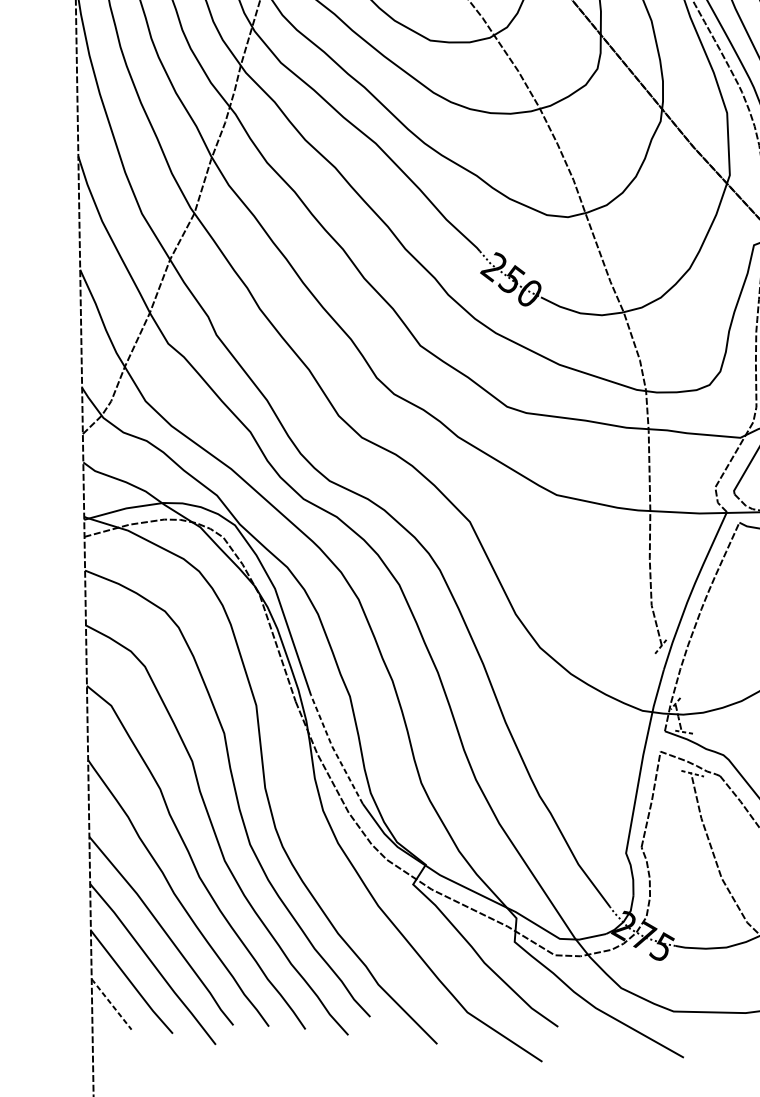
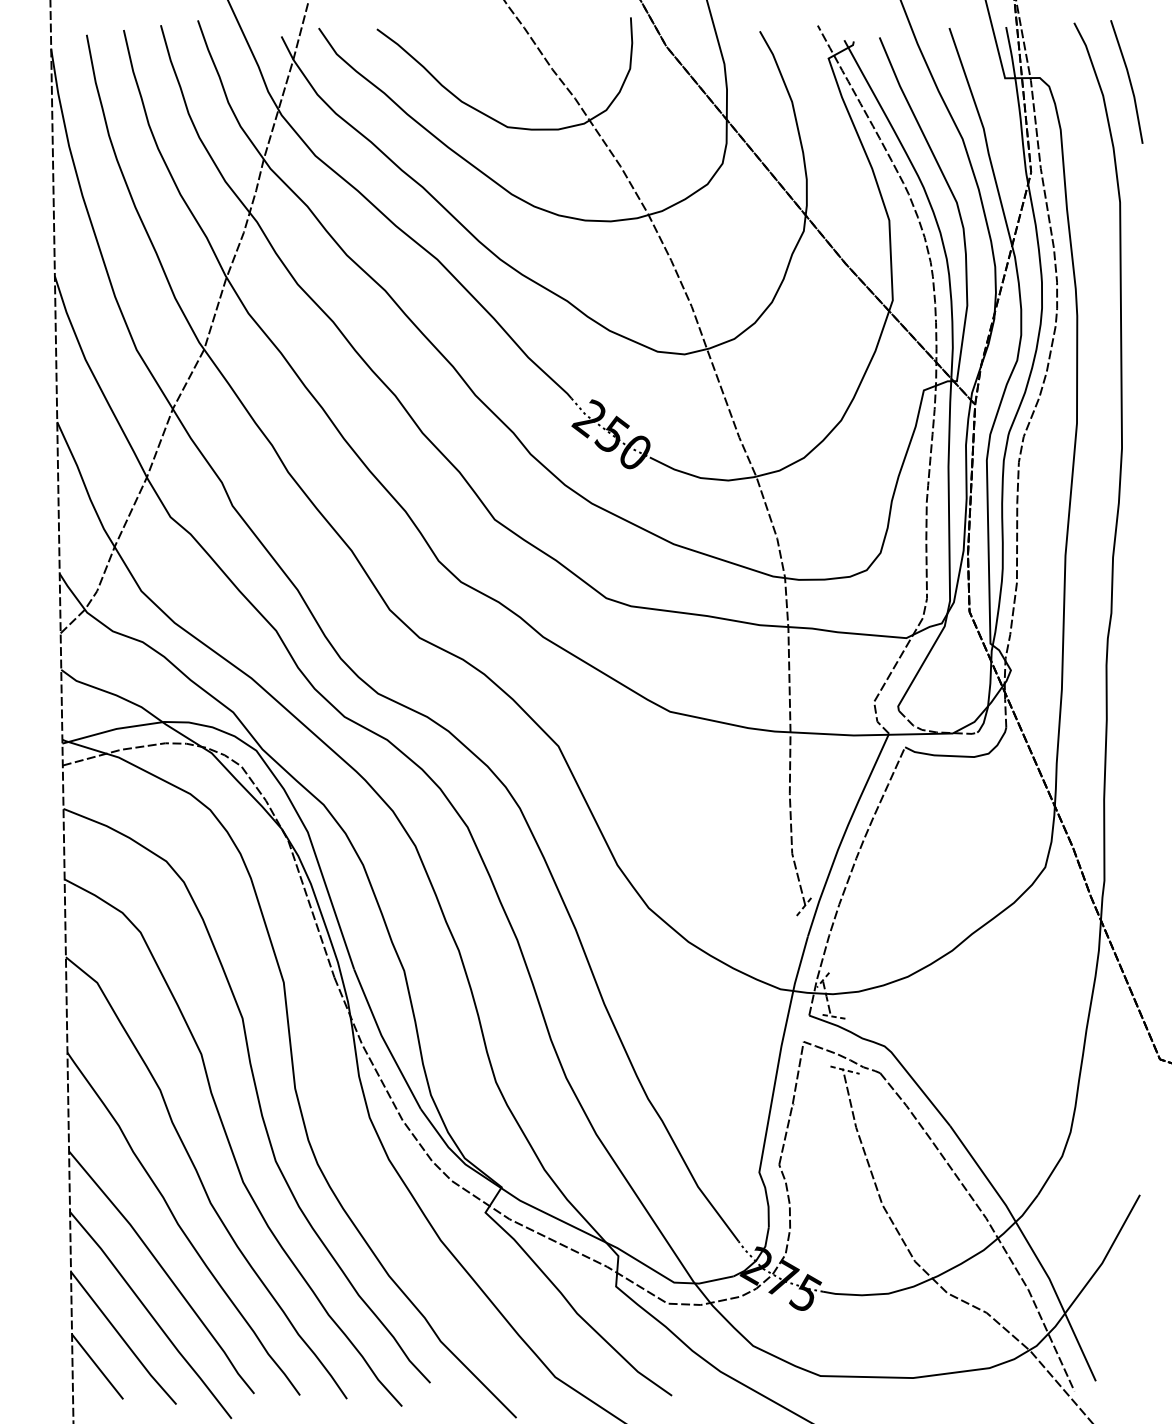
line: (333, 749) -> (383, 1039), dashed -> solid
line: (111, 1004) -> (97, 1367), dashed -> solid

